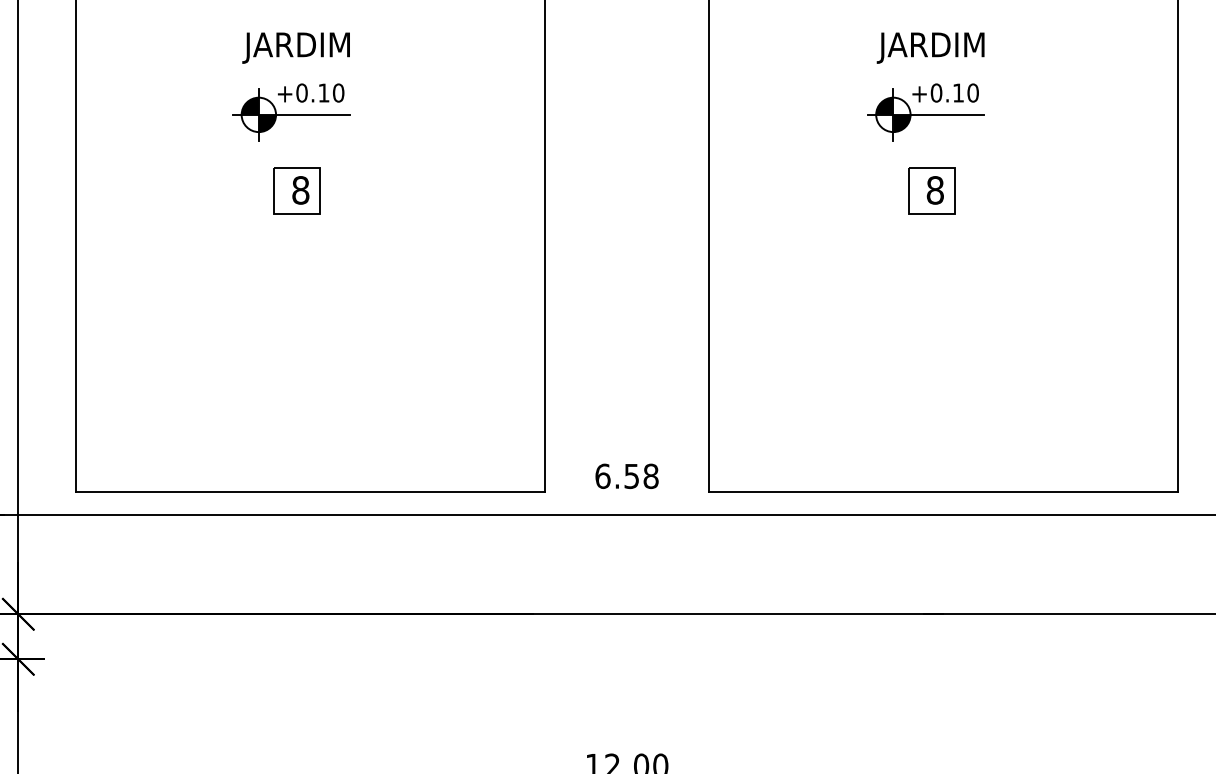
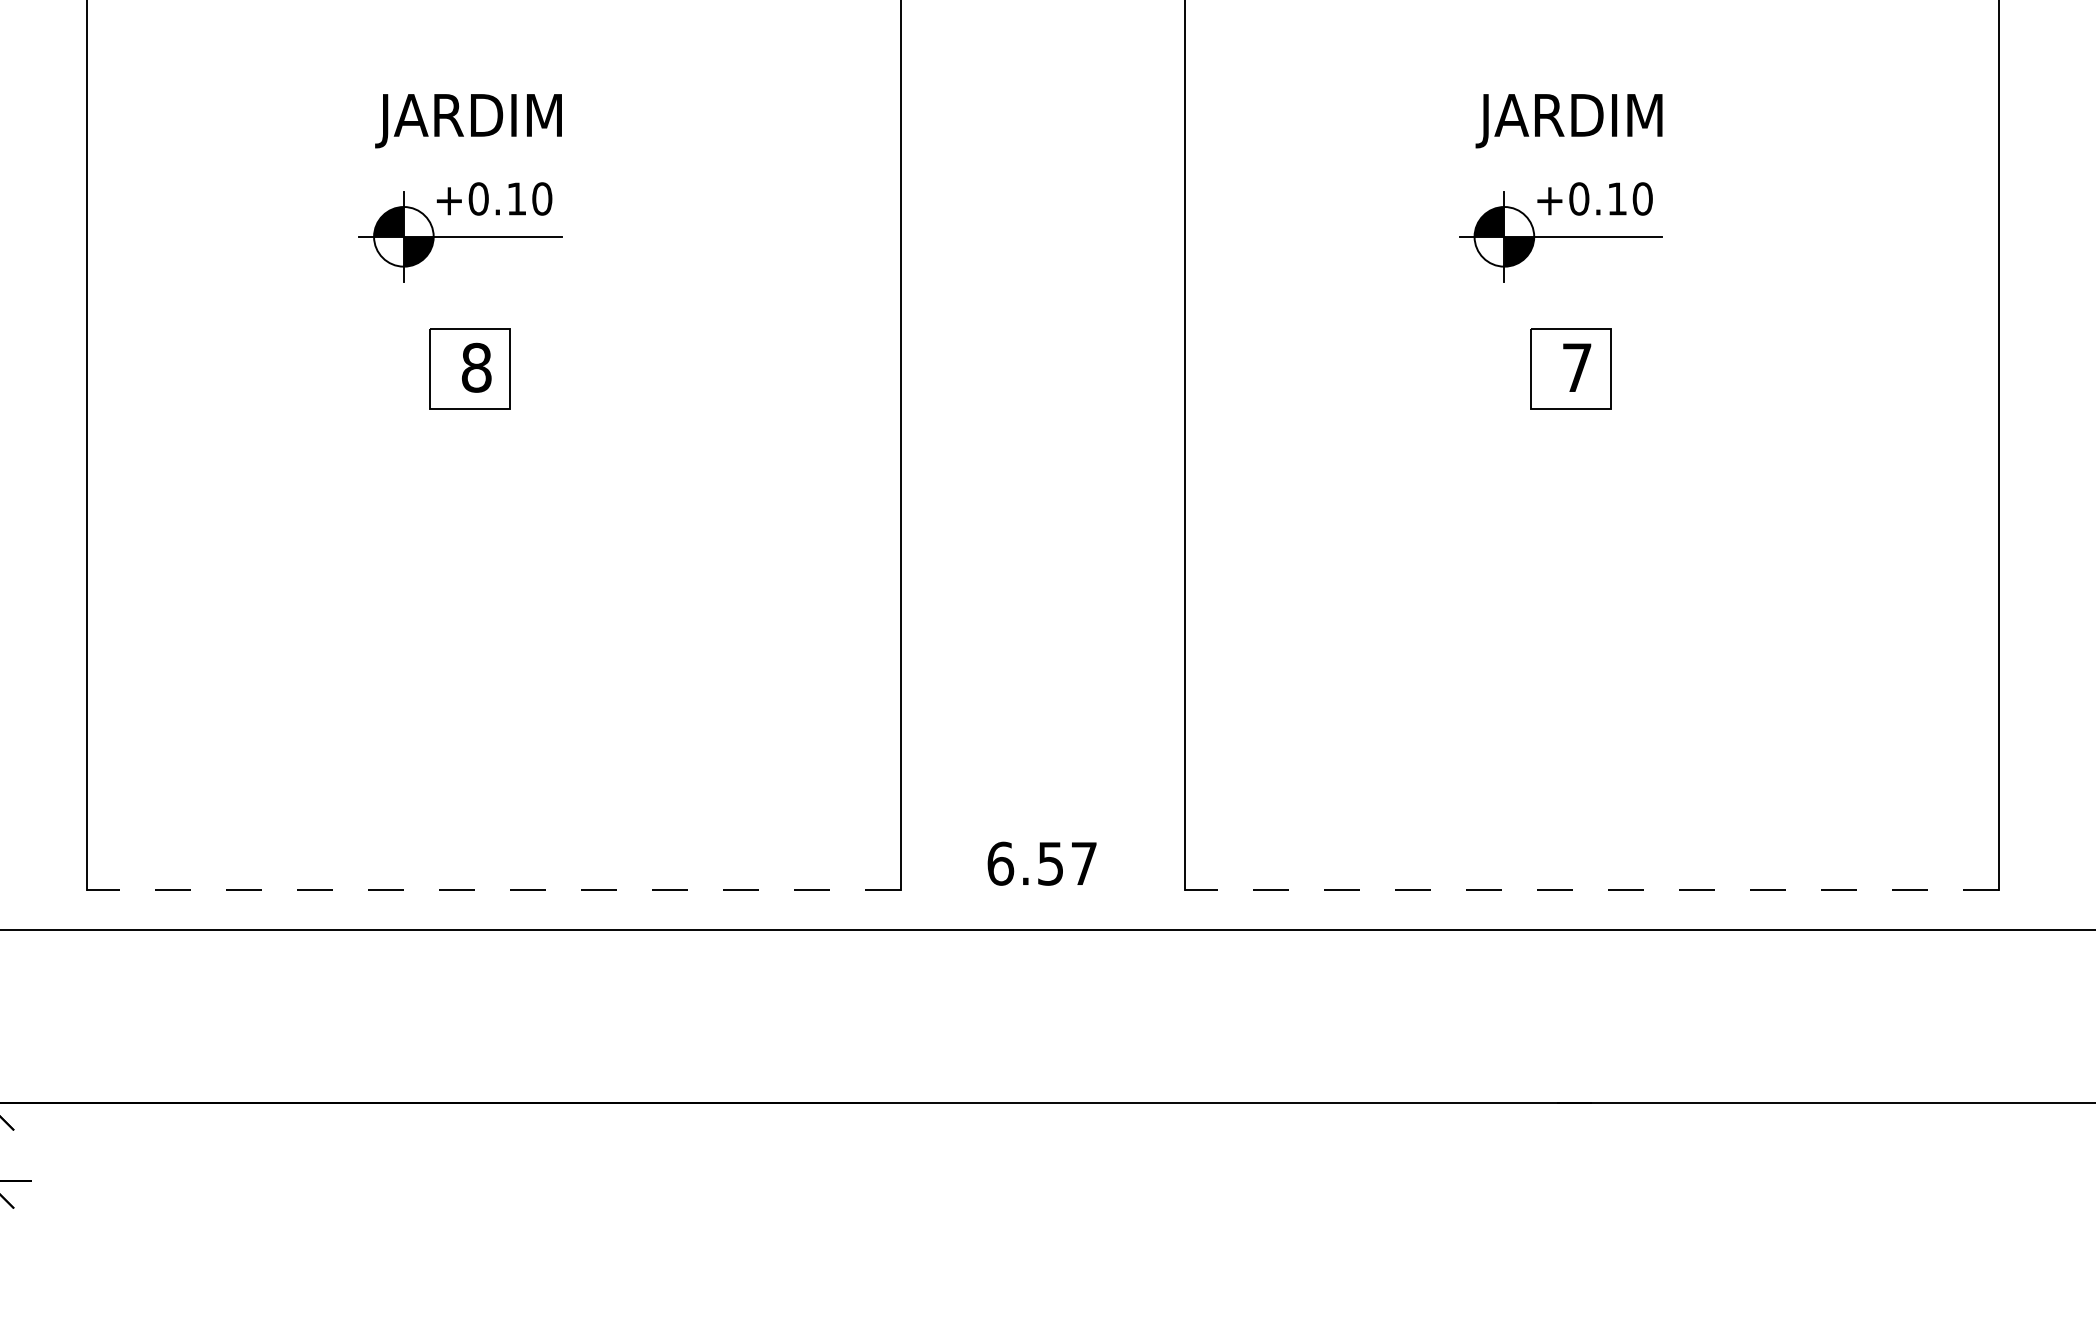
text: (934, 190) -> (1575, 367), 8 -> 7
text: (650, 476) -> (1083, 864), 6.58 -> 6.57
line: (310, 491) -> (493, 890), solid -> dashed
line: (943, 491) -> (1591, 890), solid -> dashed

